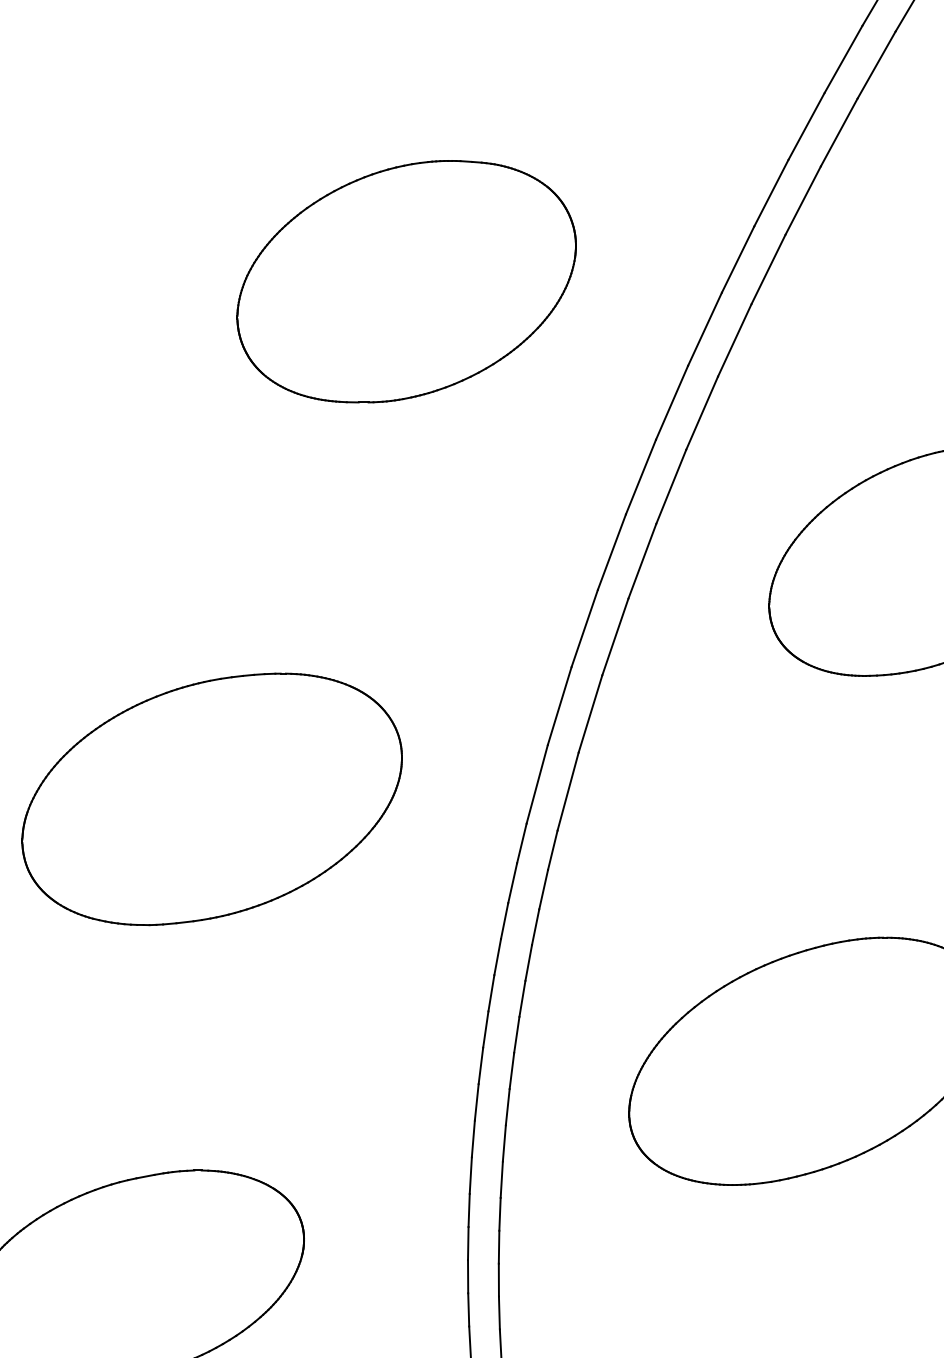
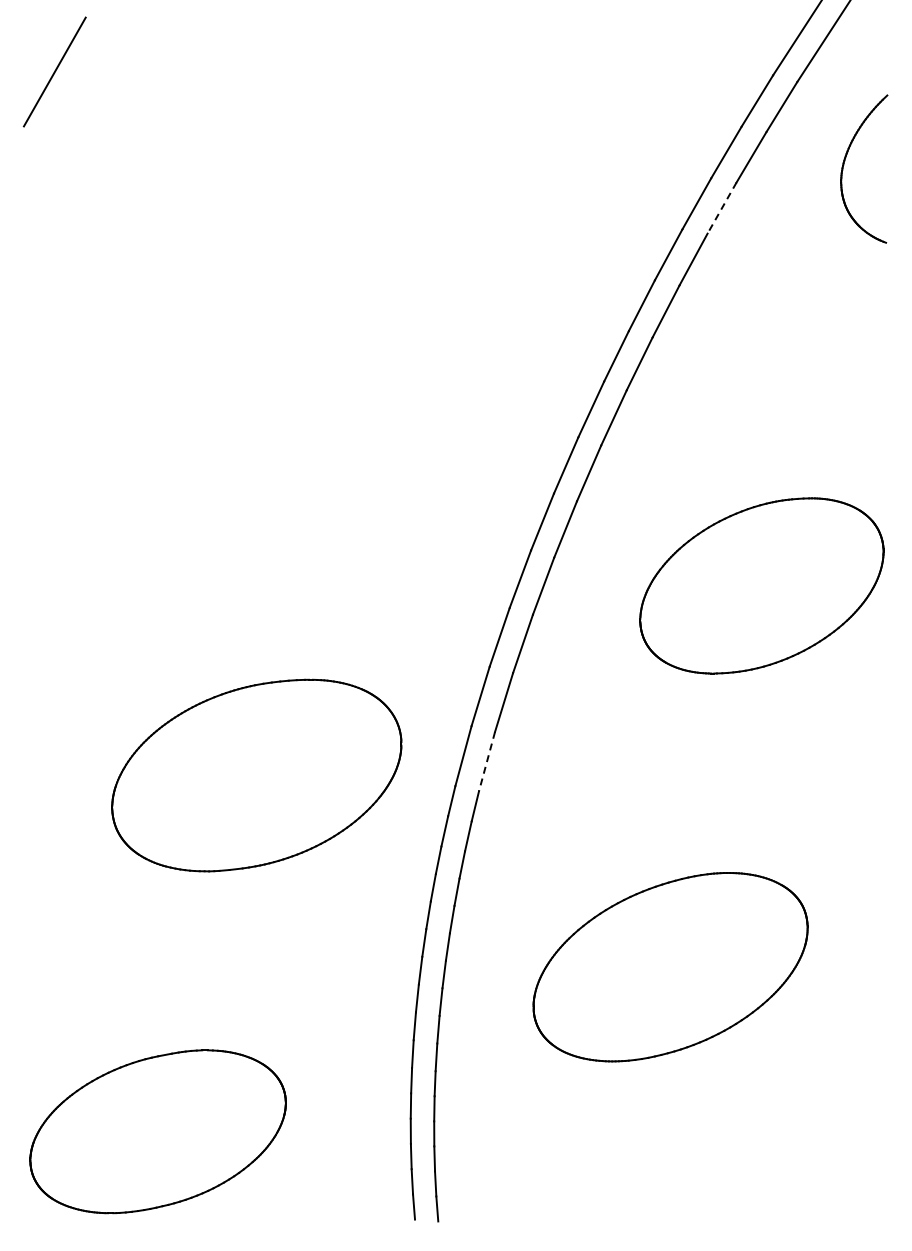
line: (875, 65) -> (721, 208), solid -> dashed
part: (405, 280) -> (363, 372), removed
line: (568, 791) -> (487, 761), solid -> dashed
part: (211, 799) -> (256, 775), moved

